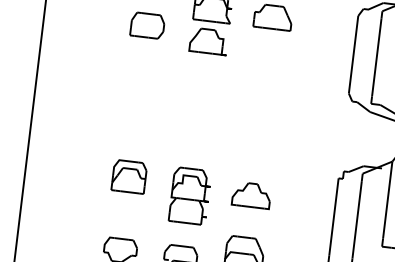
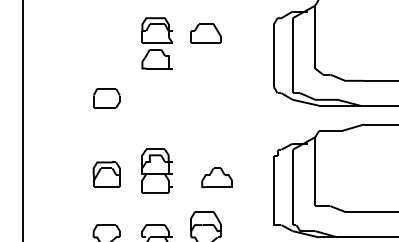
part: (147, 25) -> (106, 98), moved
part: (250, 194) -> (216, 177), moved
part: (189, 195) -> (156, 170), moved

